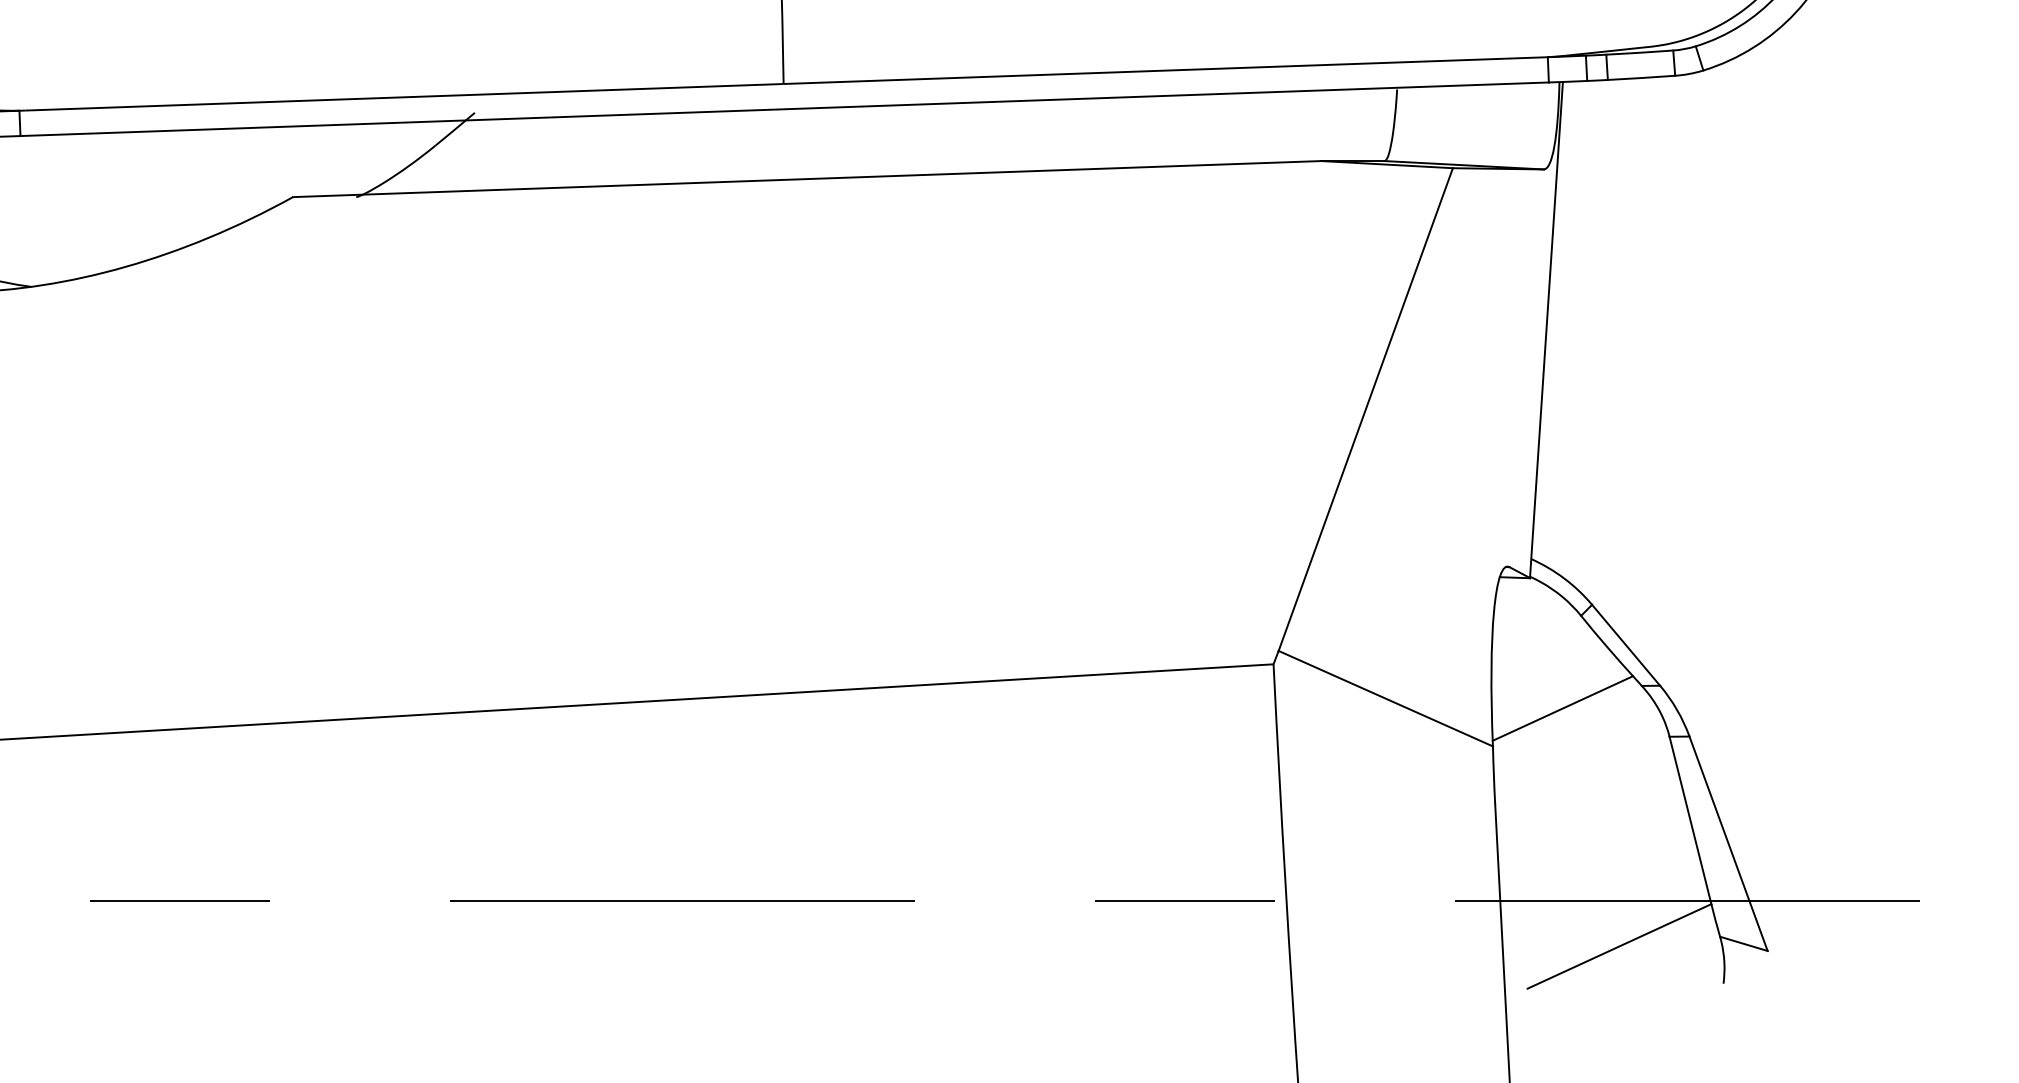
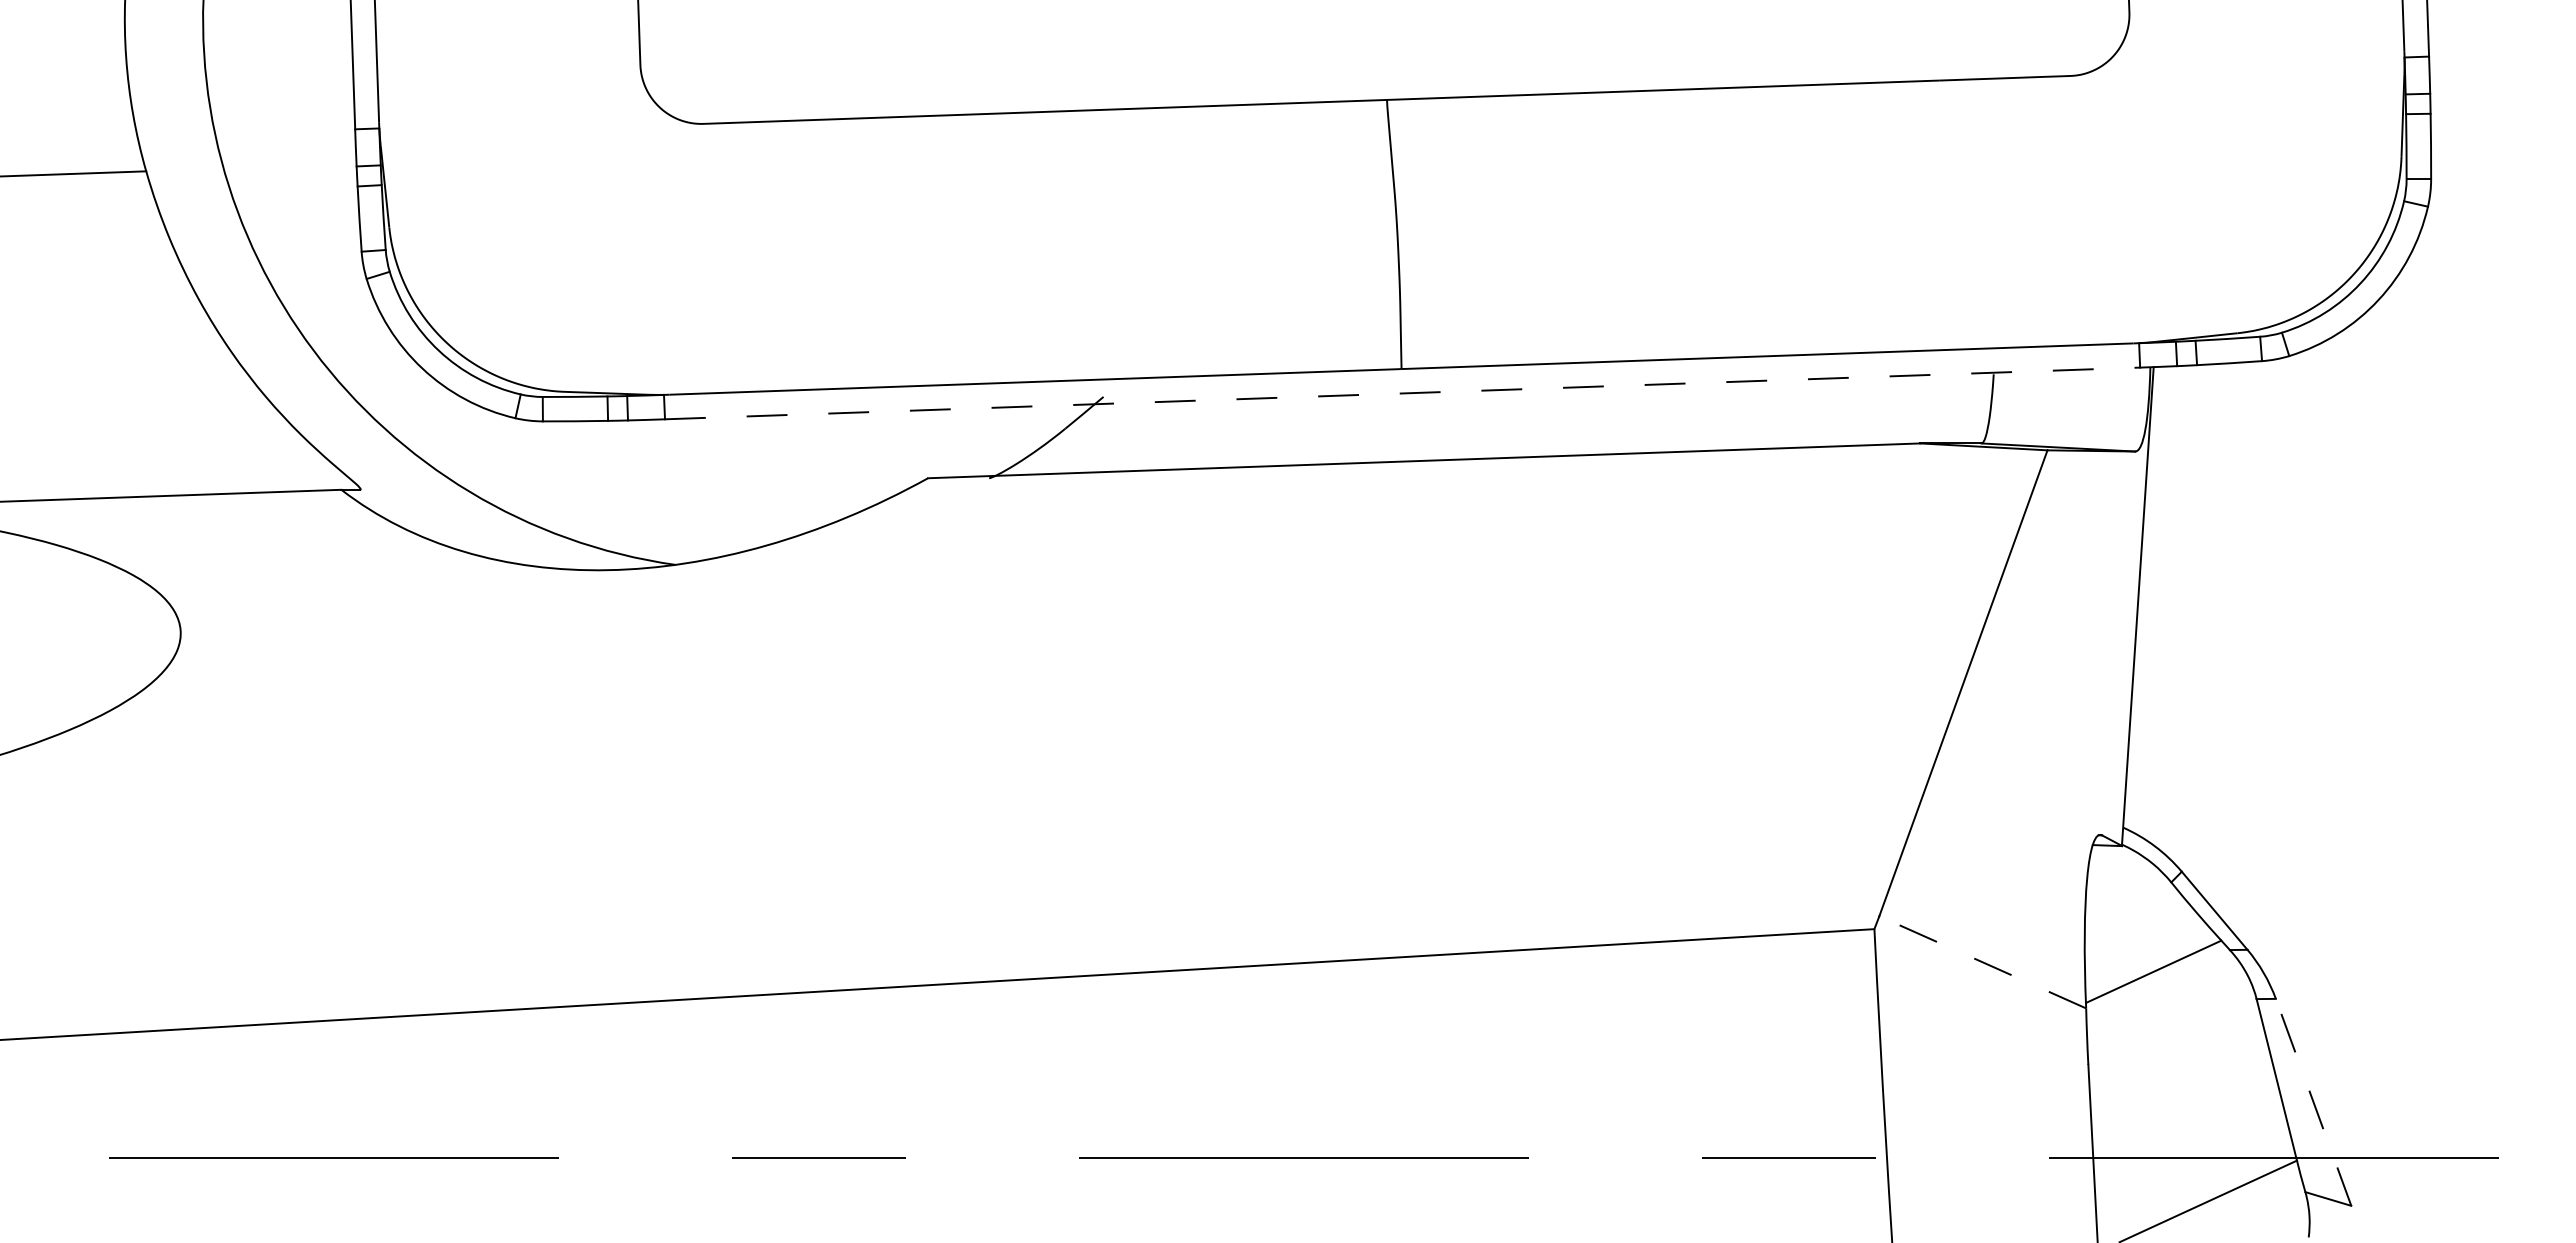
line: (785, 109) -> (1403, 393), solid -> dashed
line: (1385, 698) -> (1982, 962), solid -> dashed
line: (1728, 842) -> (2313, 1101), solid -> dashed

